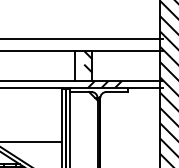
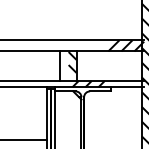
hatch: (143, 44) -> (125, 45), added

